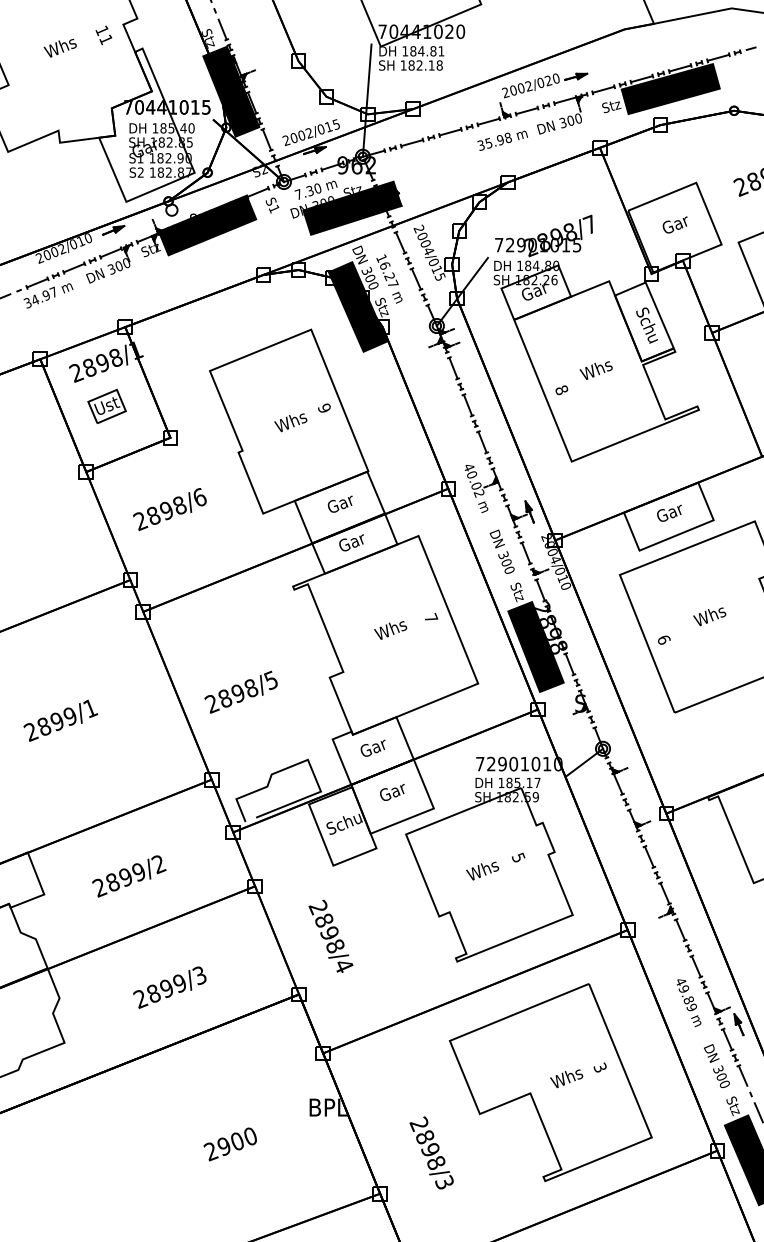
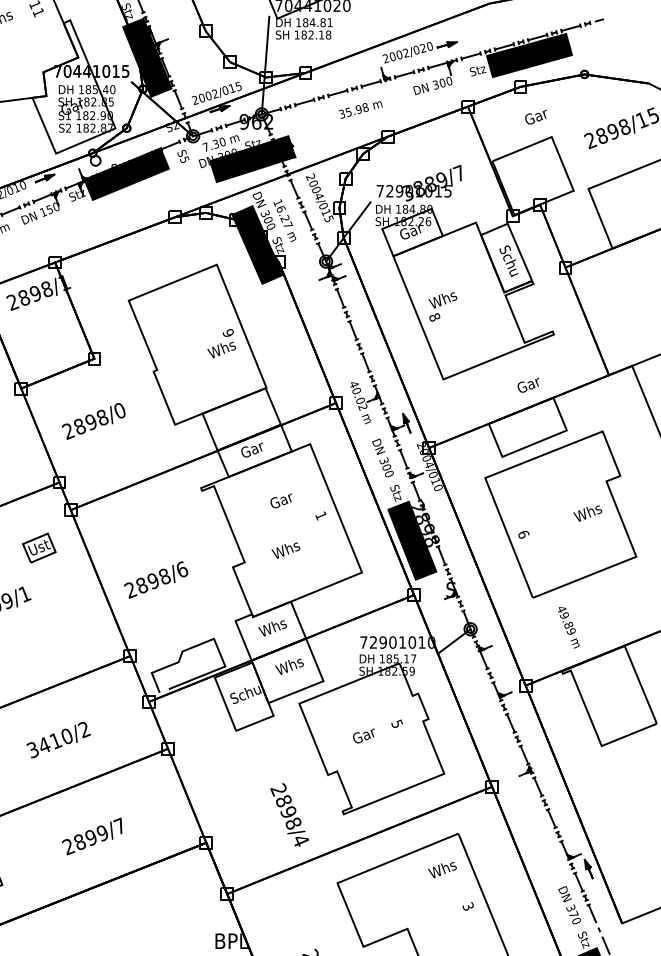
text: (502, 140) -> (360, 109), moved
text: (273, 208) -> (184, 159), S1 -> S5
text: (674, 224) -> (535, 116), moved
text: (550, 240) -> (424, 187), 2898/7 -> 3889/7
text: (114, 267) -> (45, 210), 300 -> 150
text: (595, 370) -> (442, 300), moved
part: (106, 405) -> (38, 547), moved
text: (290, 422) -> (221, 349), moved
text: (199, 497) -> (119, 410), 2898/6 -> 2898/0
text: (339, 503) -> (280, 500), moved
text: (669, 512) -> (528, 384), moved
text: (709, 616) -> (587, 513), moved
text: (431, 617) -> (321, 515), 7 -> 1
text: (390, 630) -> (285, 550), moved
text: (271, 680) -> (182, 569), 2898/5 -> 2898/6
text: (375, 747) -> (272, 628), Gar -> Whs
text: (394, 791) -> (289, 666), Gar -> Whs
text: (482, 870) -> (365, 735), Whs -> Gar
text: (118, 880) -> (49, 743), 2899/2 -> 3410/2
text: (330, 935) -> (289, 814), moved
text: (199, 975) -> (119, 826), 2899/3 -> 2899/7
text: (688, 1003) -> (568, 628), moved
text: (721, 1076) -> (573, 914), 300 -> 370
text: (566, 1078) -> (442, 869), moved

